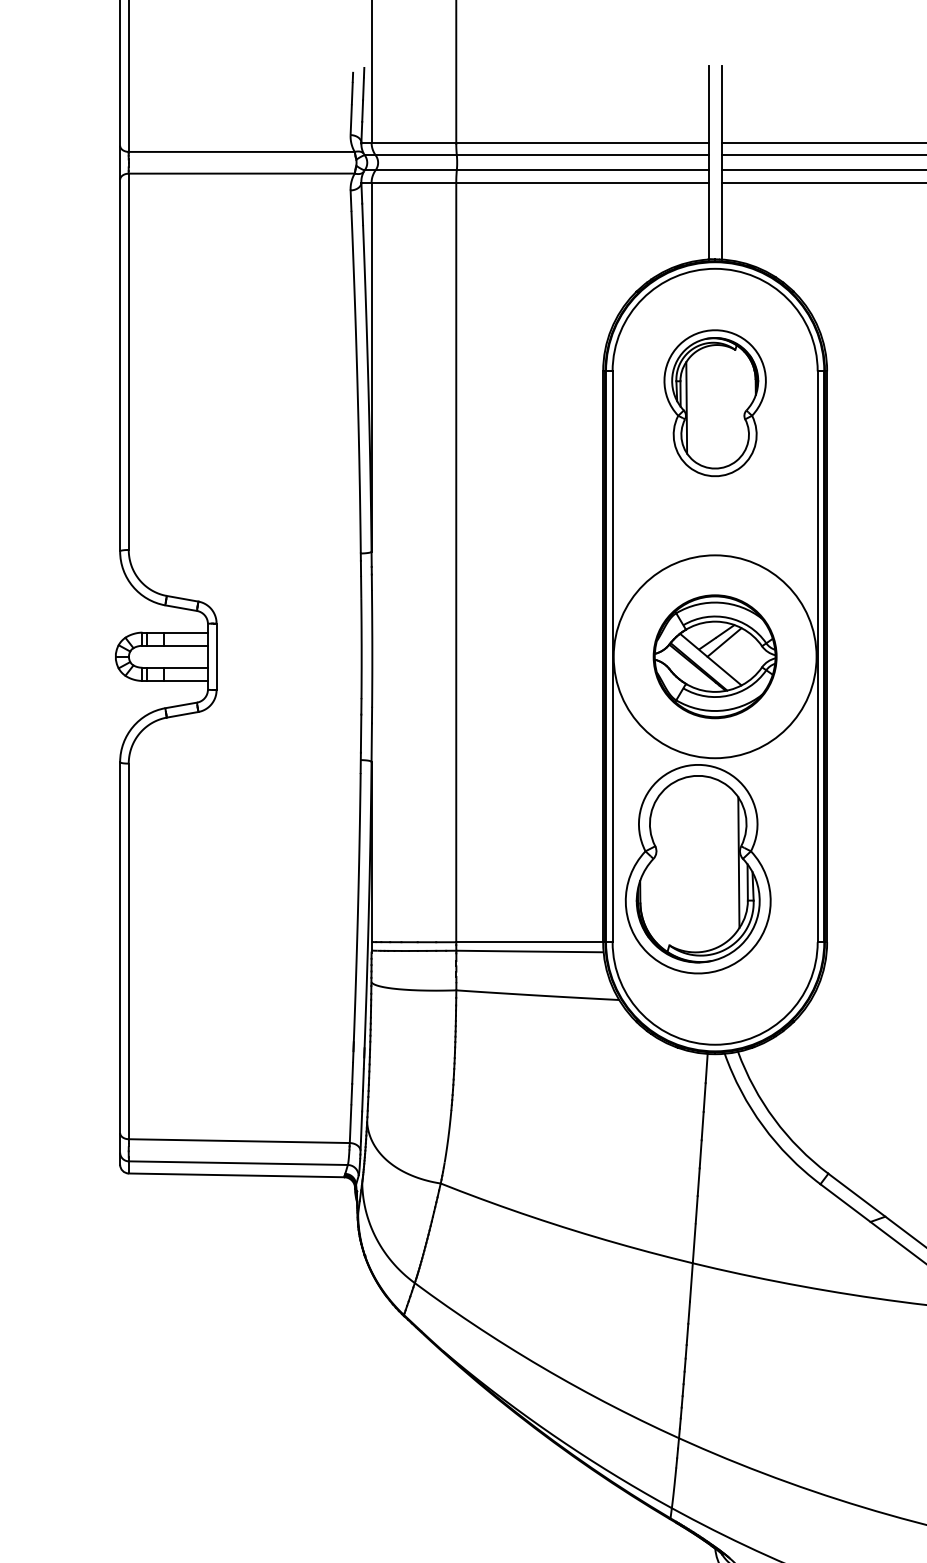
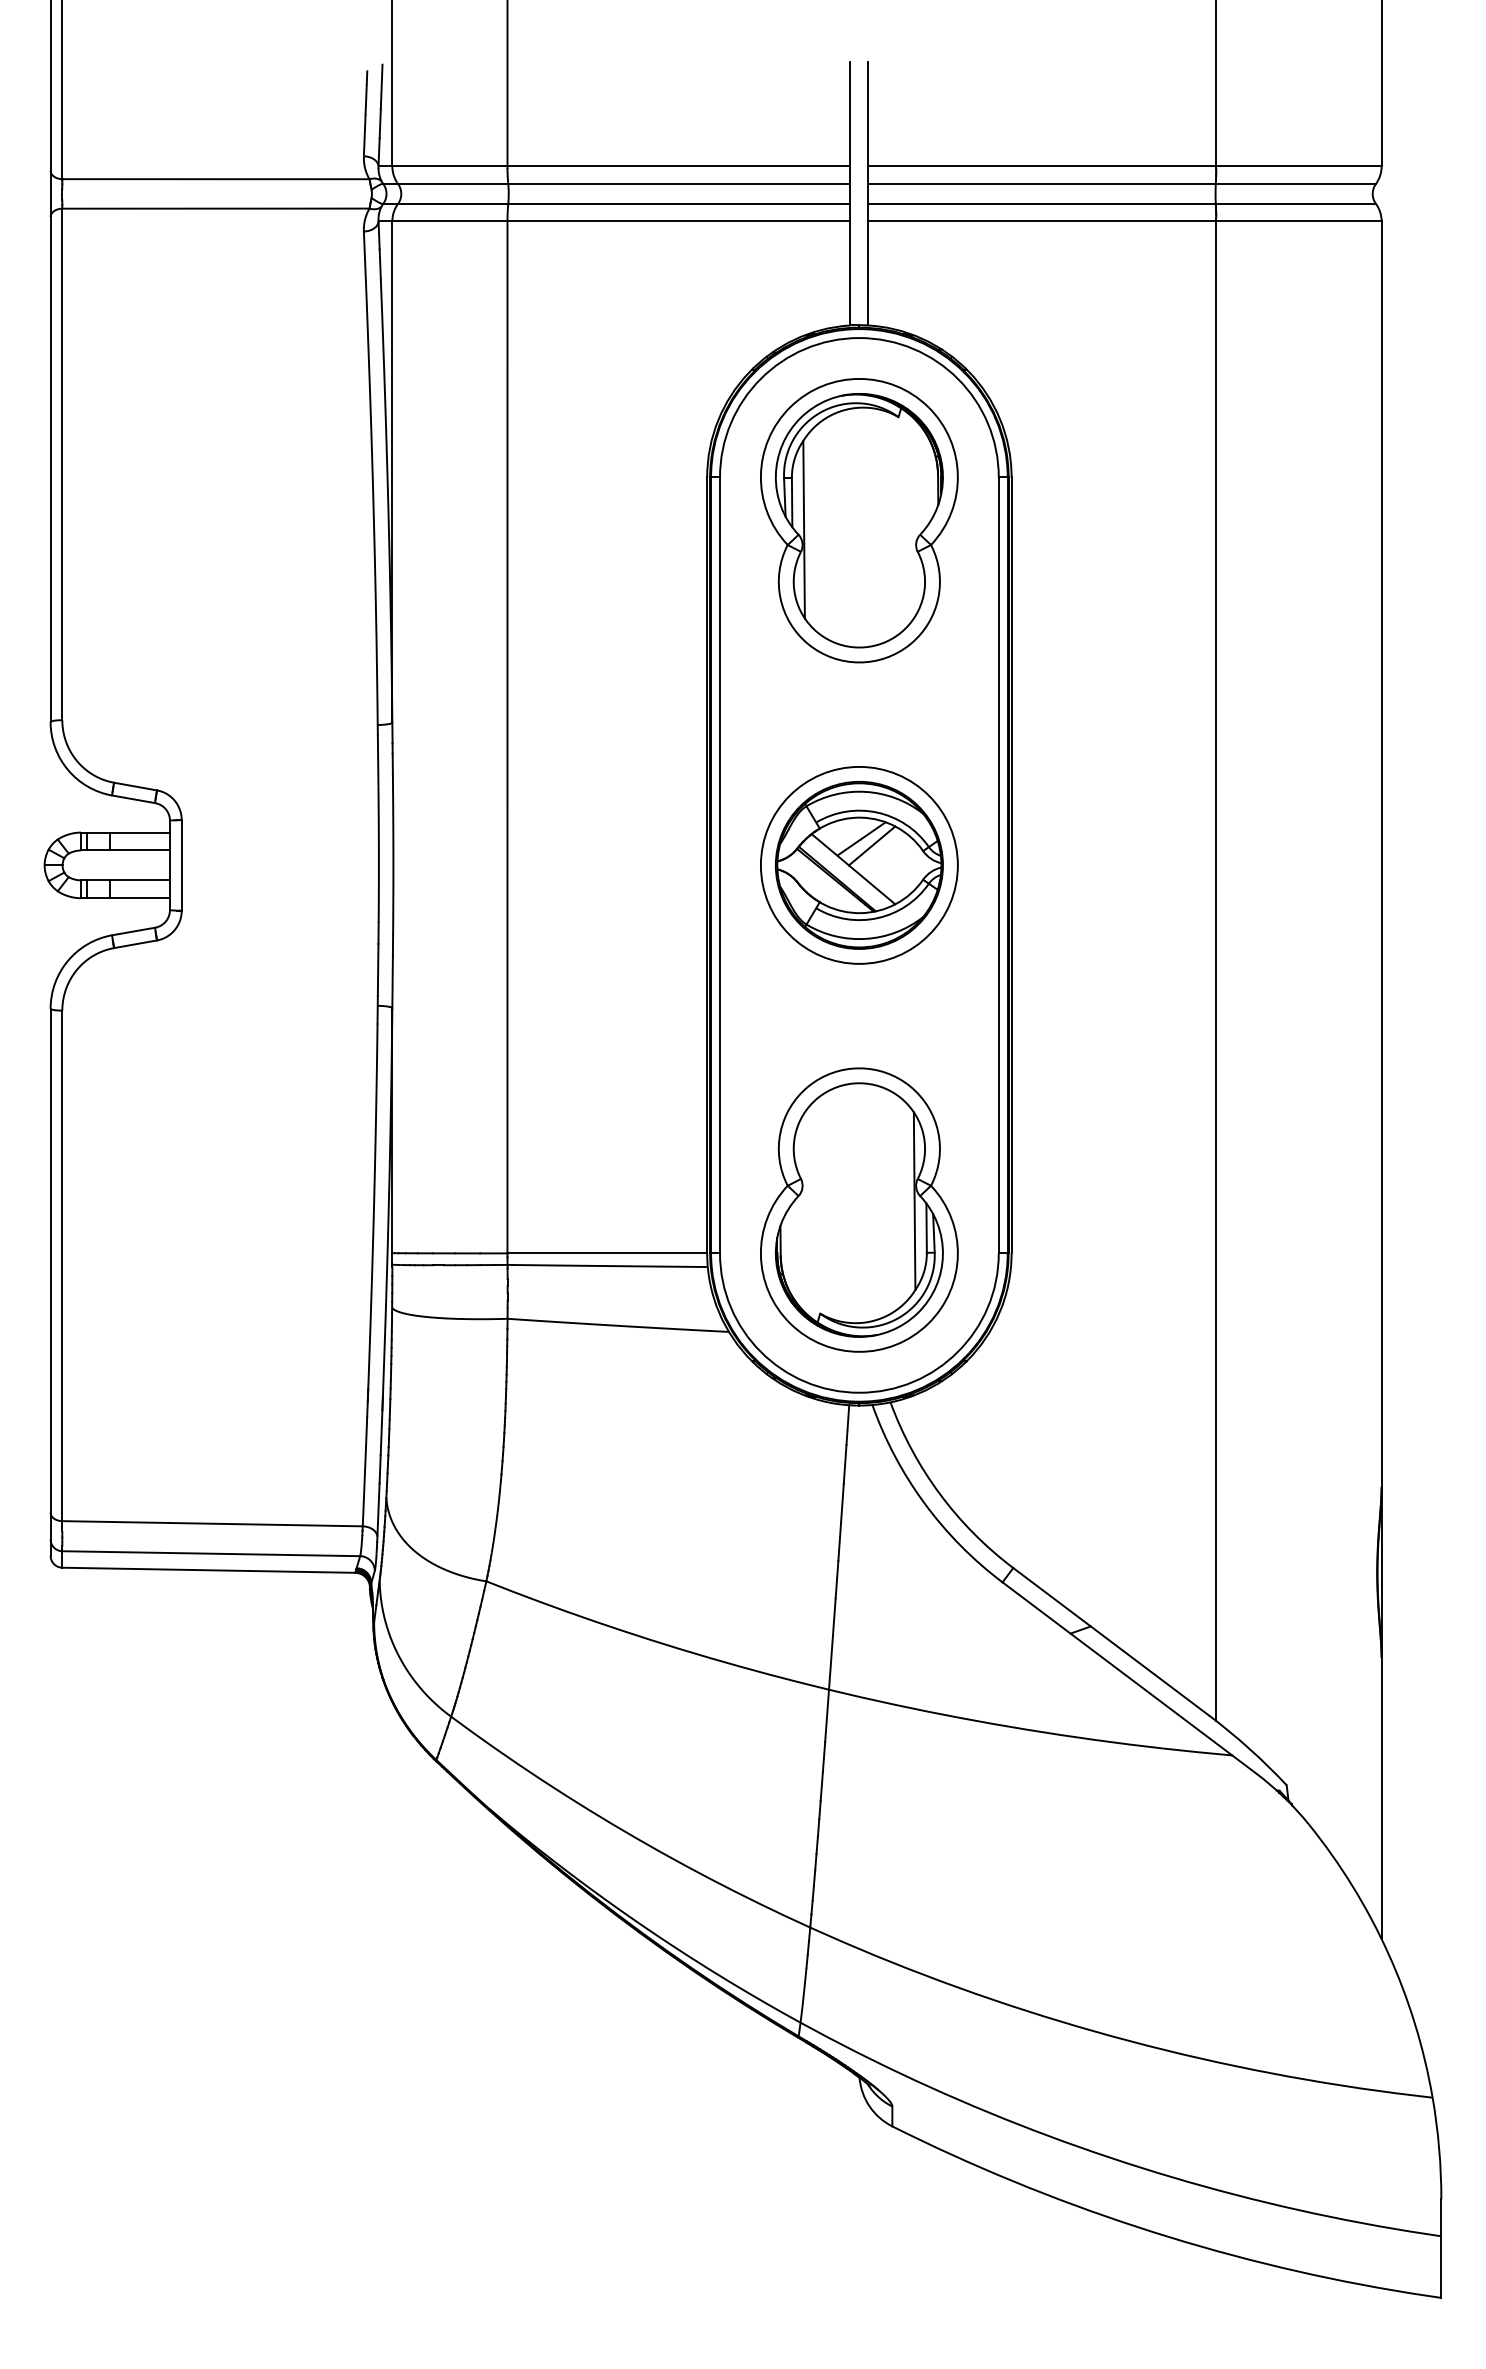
part: (715, 403) -> (859, 520), size x1.43
circle: (714, 656) -> (858, 864), size x0.71
part: (698, 868) -> (859, 1209), moved

